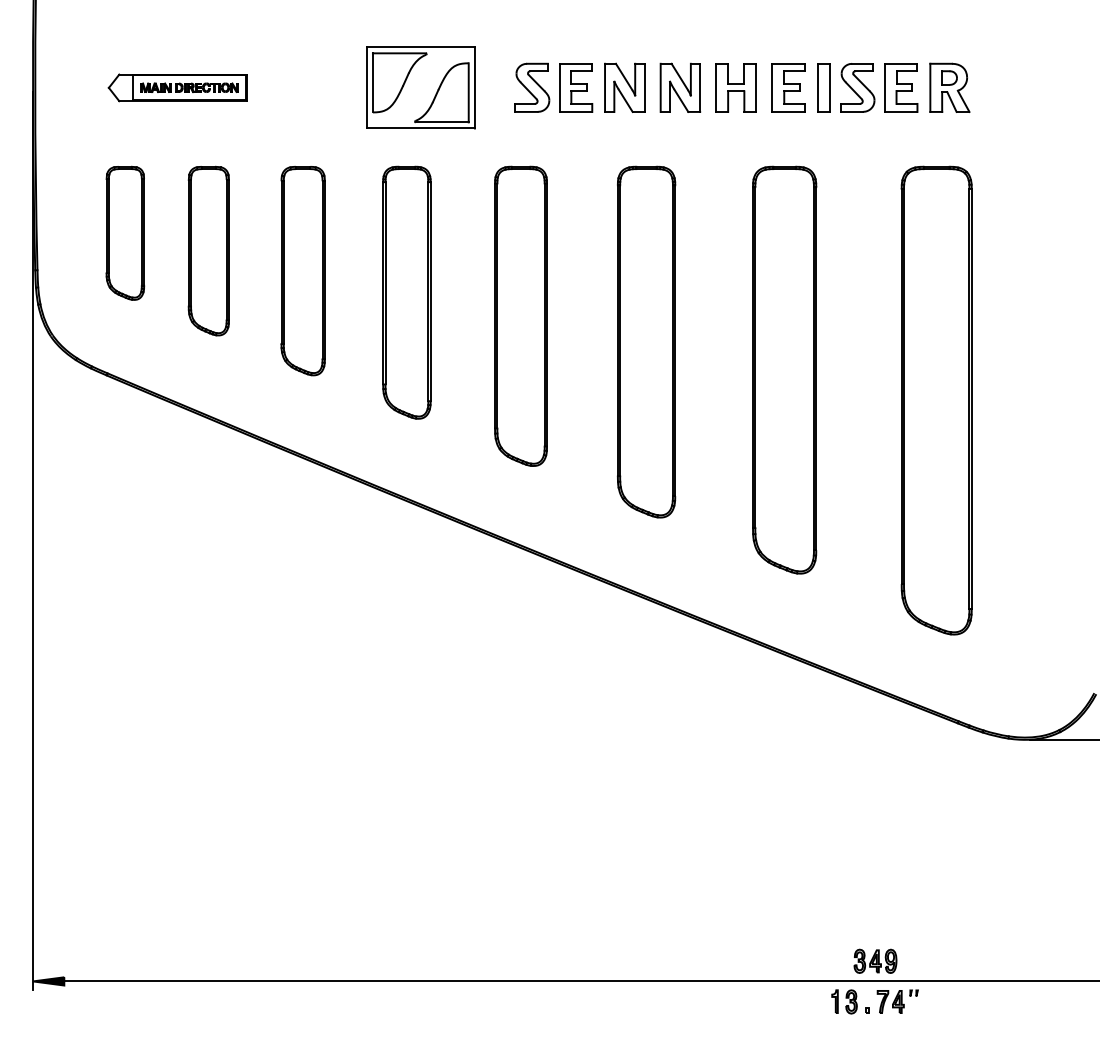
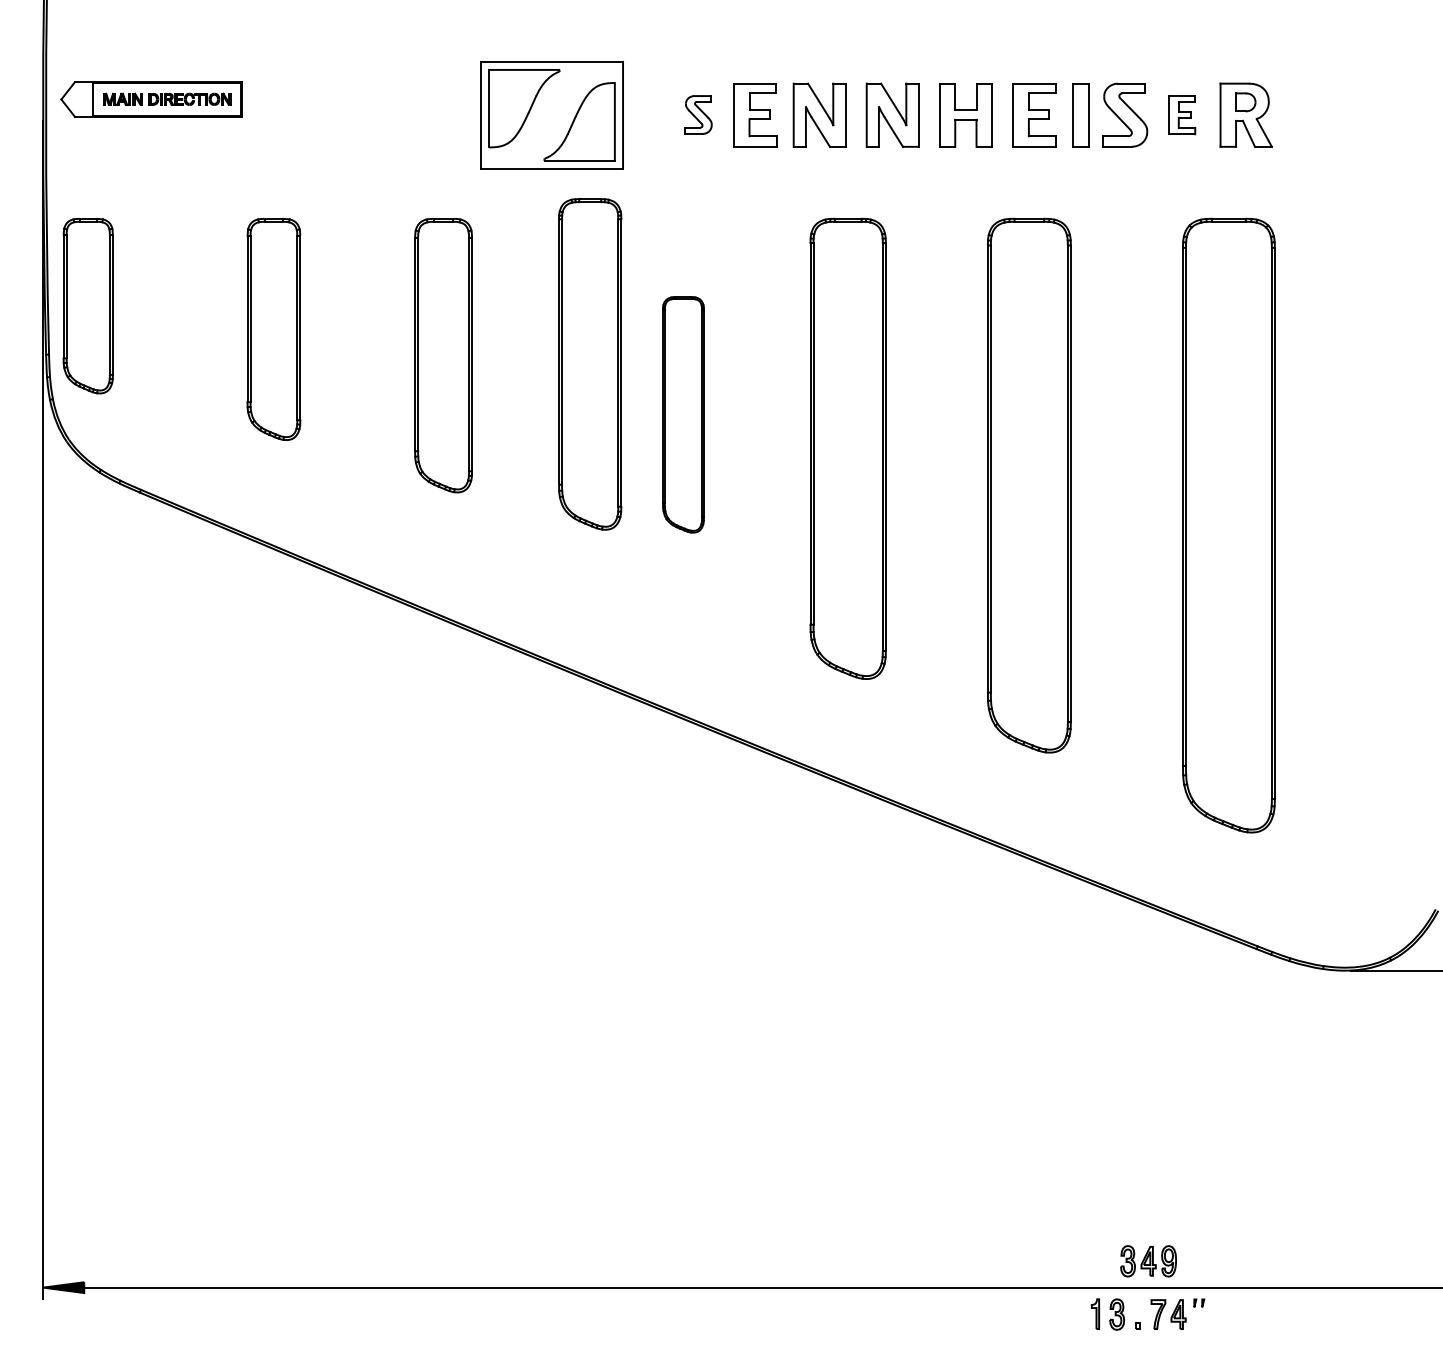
part: (177, 87) -> (151, 98), moved
part: (532, 87) -> (698, 114), size x0.6
part: (901, 87) -> (1182, 114), size x0.6
part: (125, 232) -> (88, 304), moved
part: (302, 271) -> (442, 356), moved
part: (406, 292) -> (589, 364), moved
part: (520, 315) -> (682, 413), size x0.6

